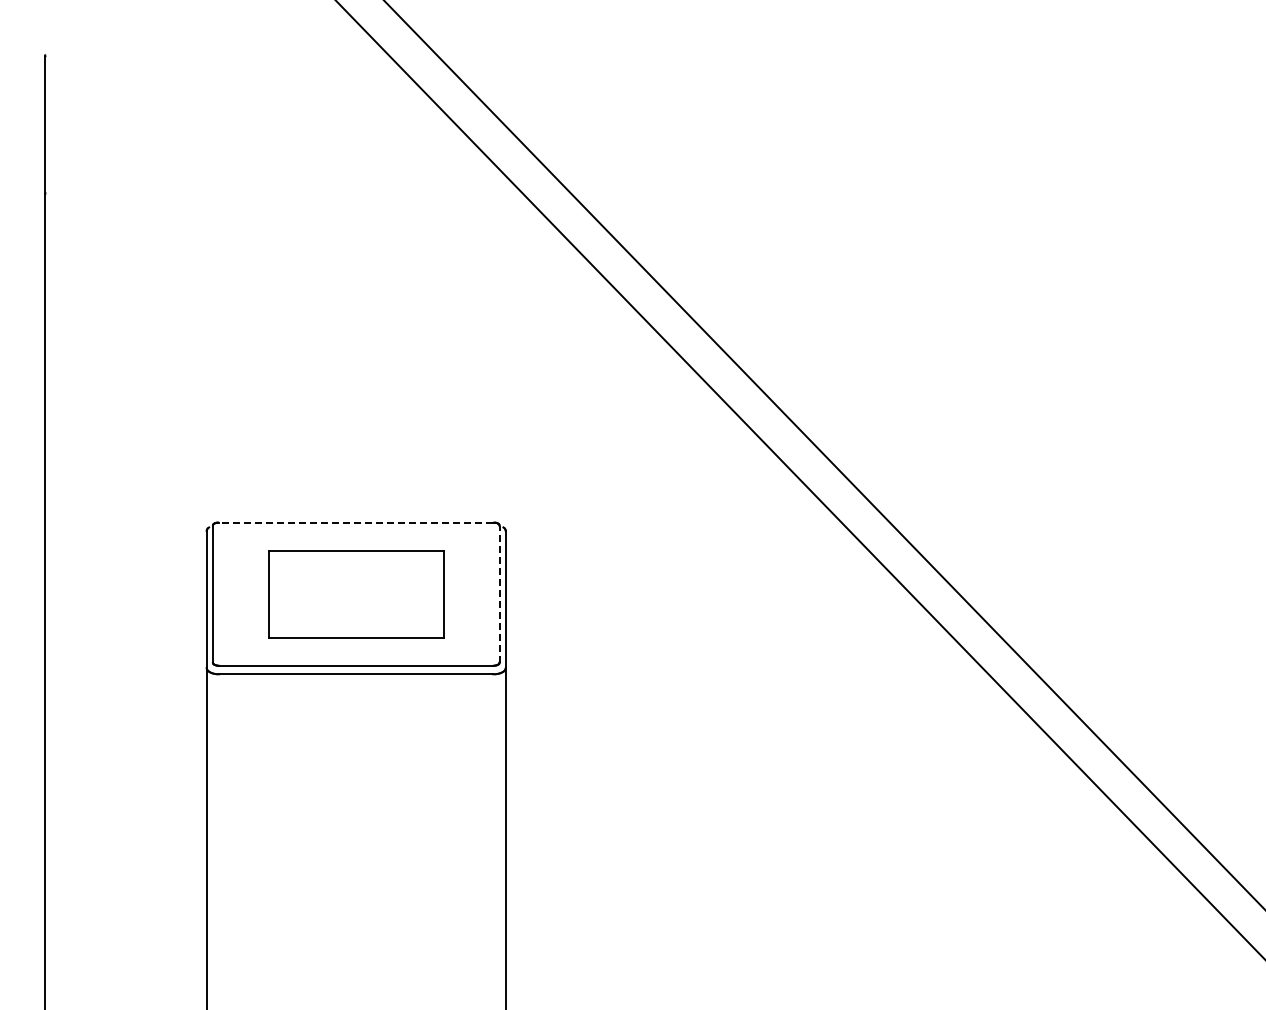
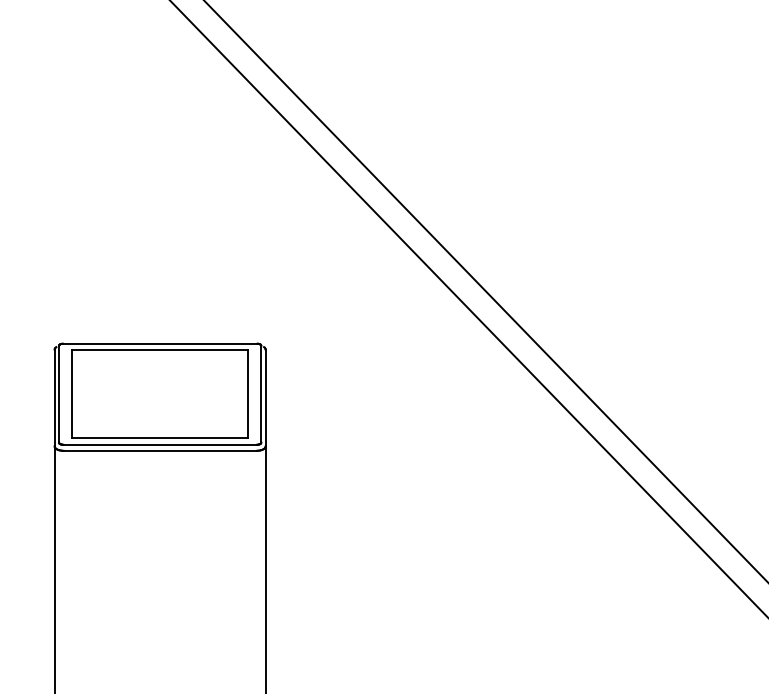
line: (355, 522) -> (159, 343), dashed -> solid
part: (356, 593) -> (160, 393), size x1.43
line: (499, 594) -> (261, 394), dashed -> solid

